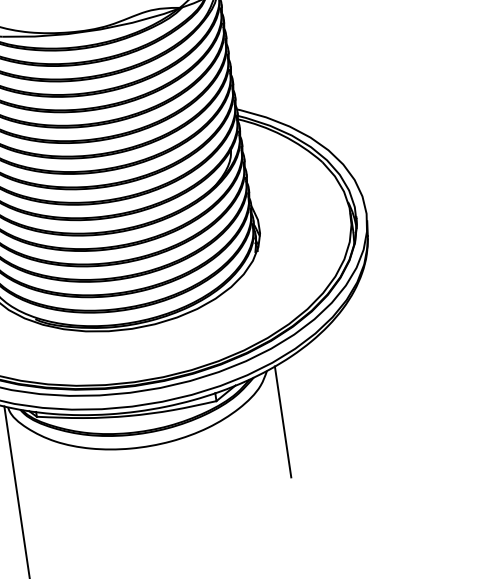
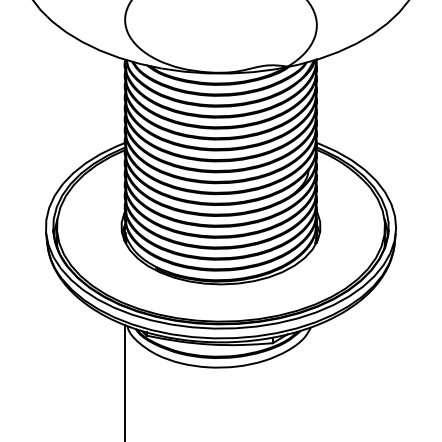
line: (282, 422) -> (316, 364), removed

